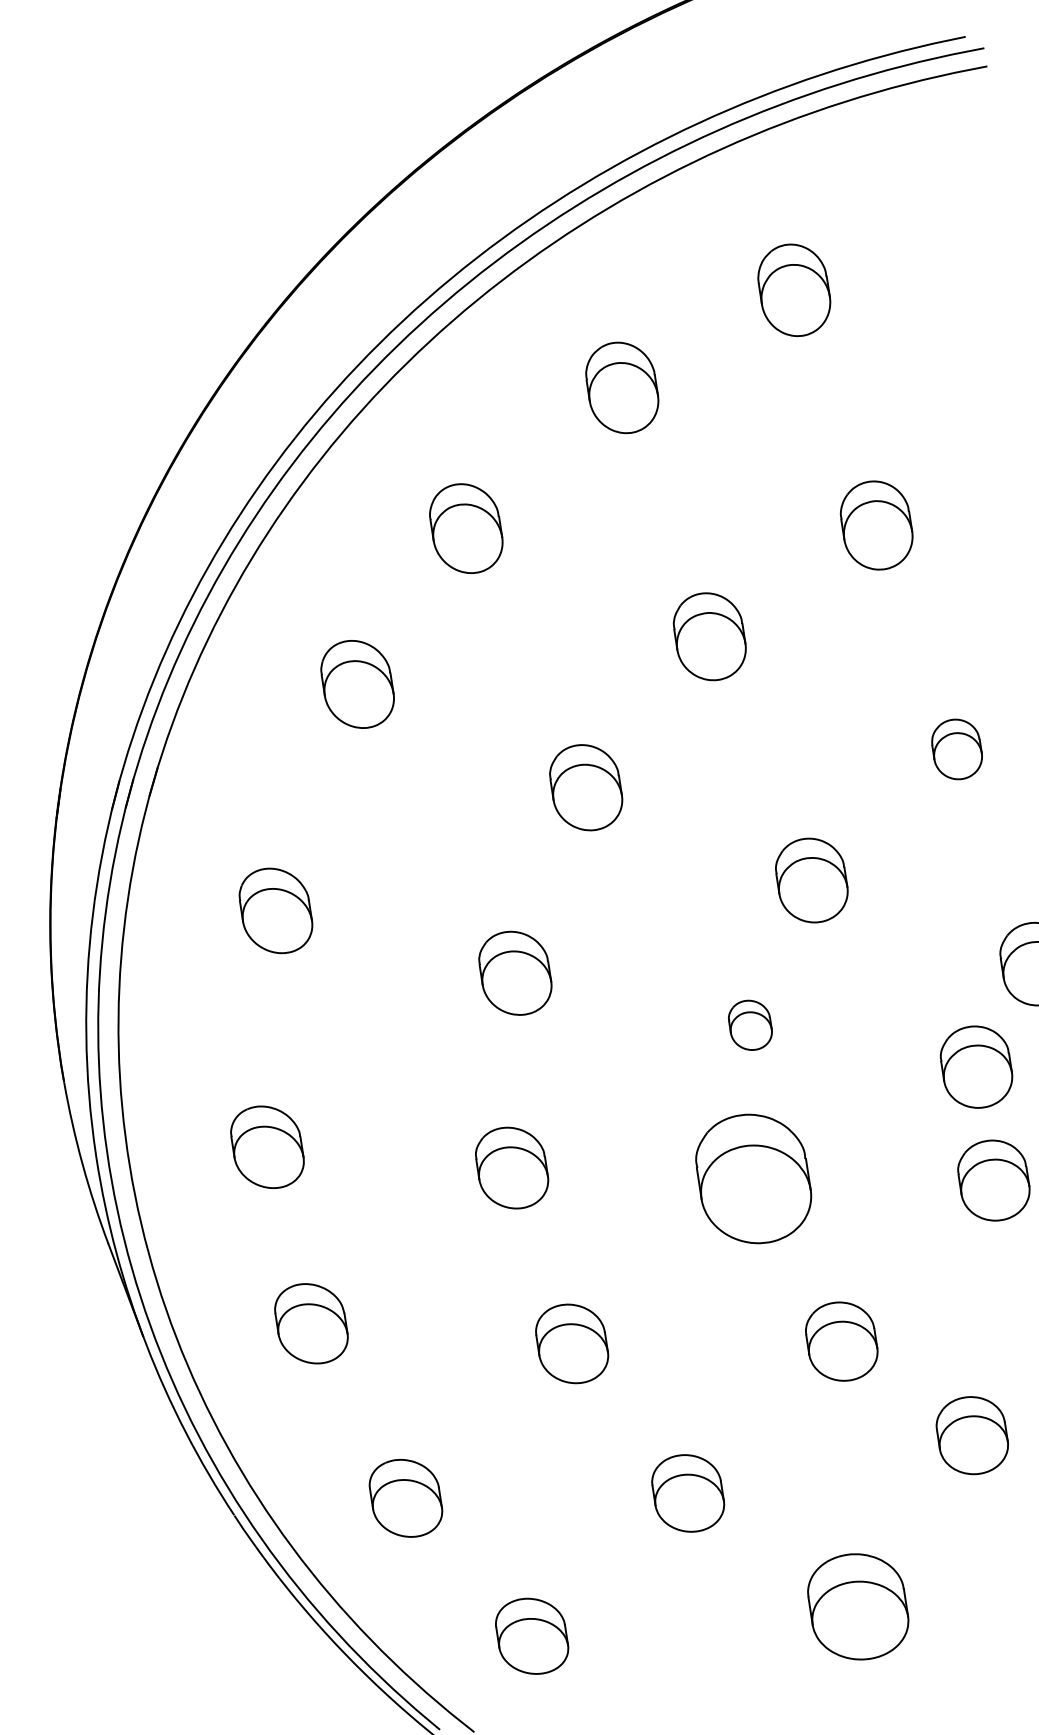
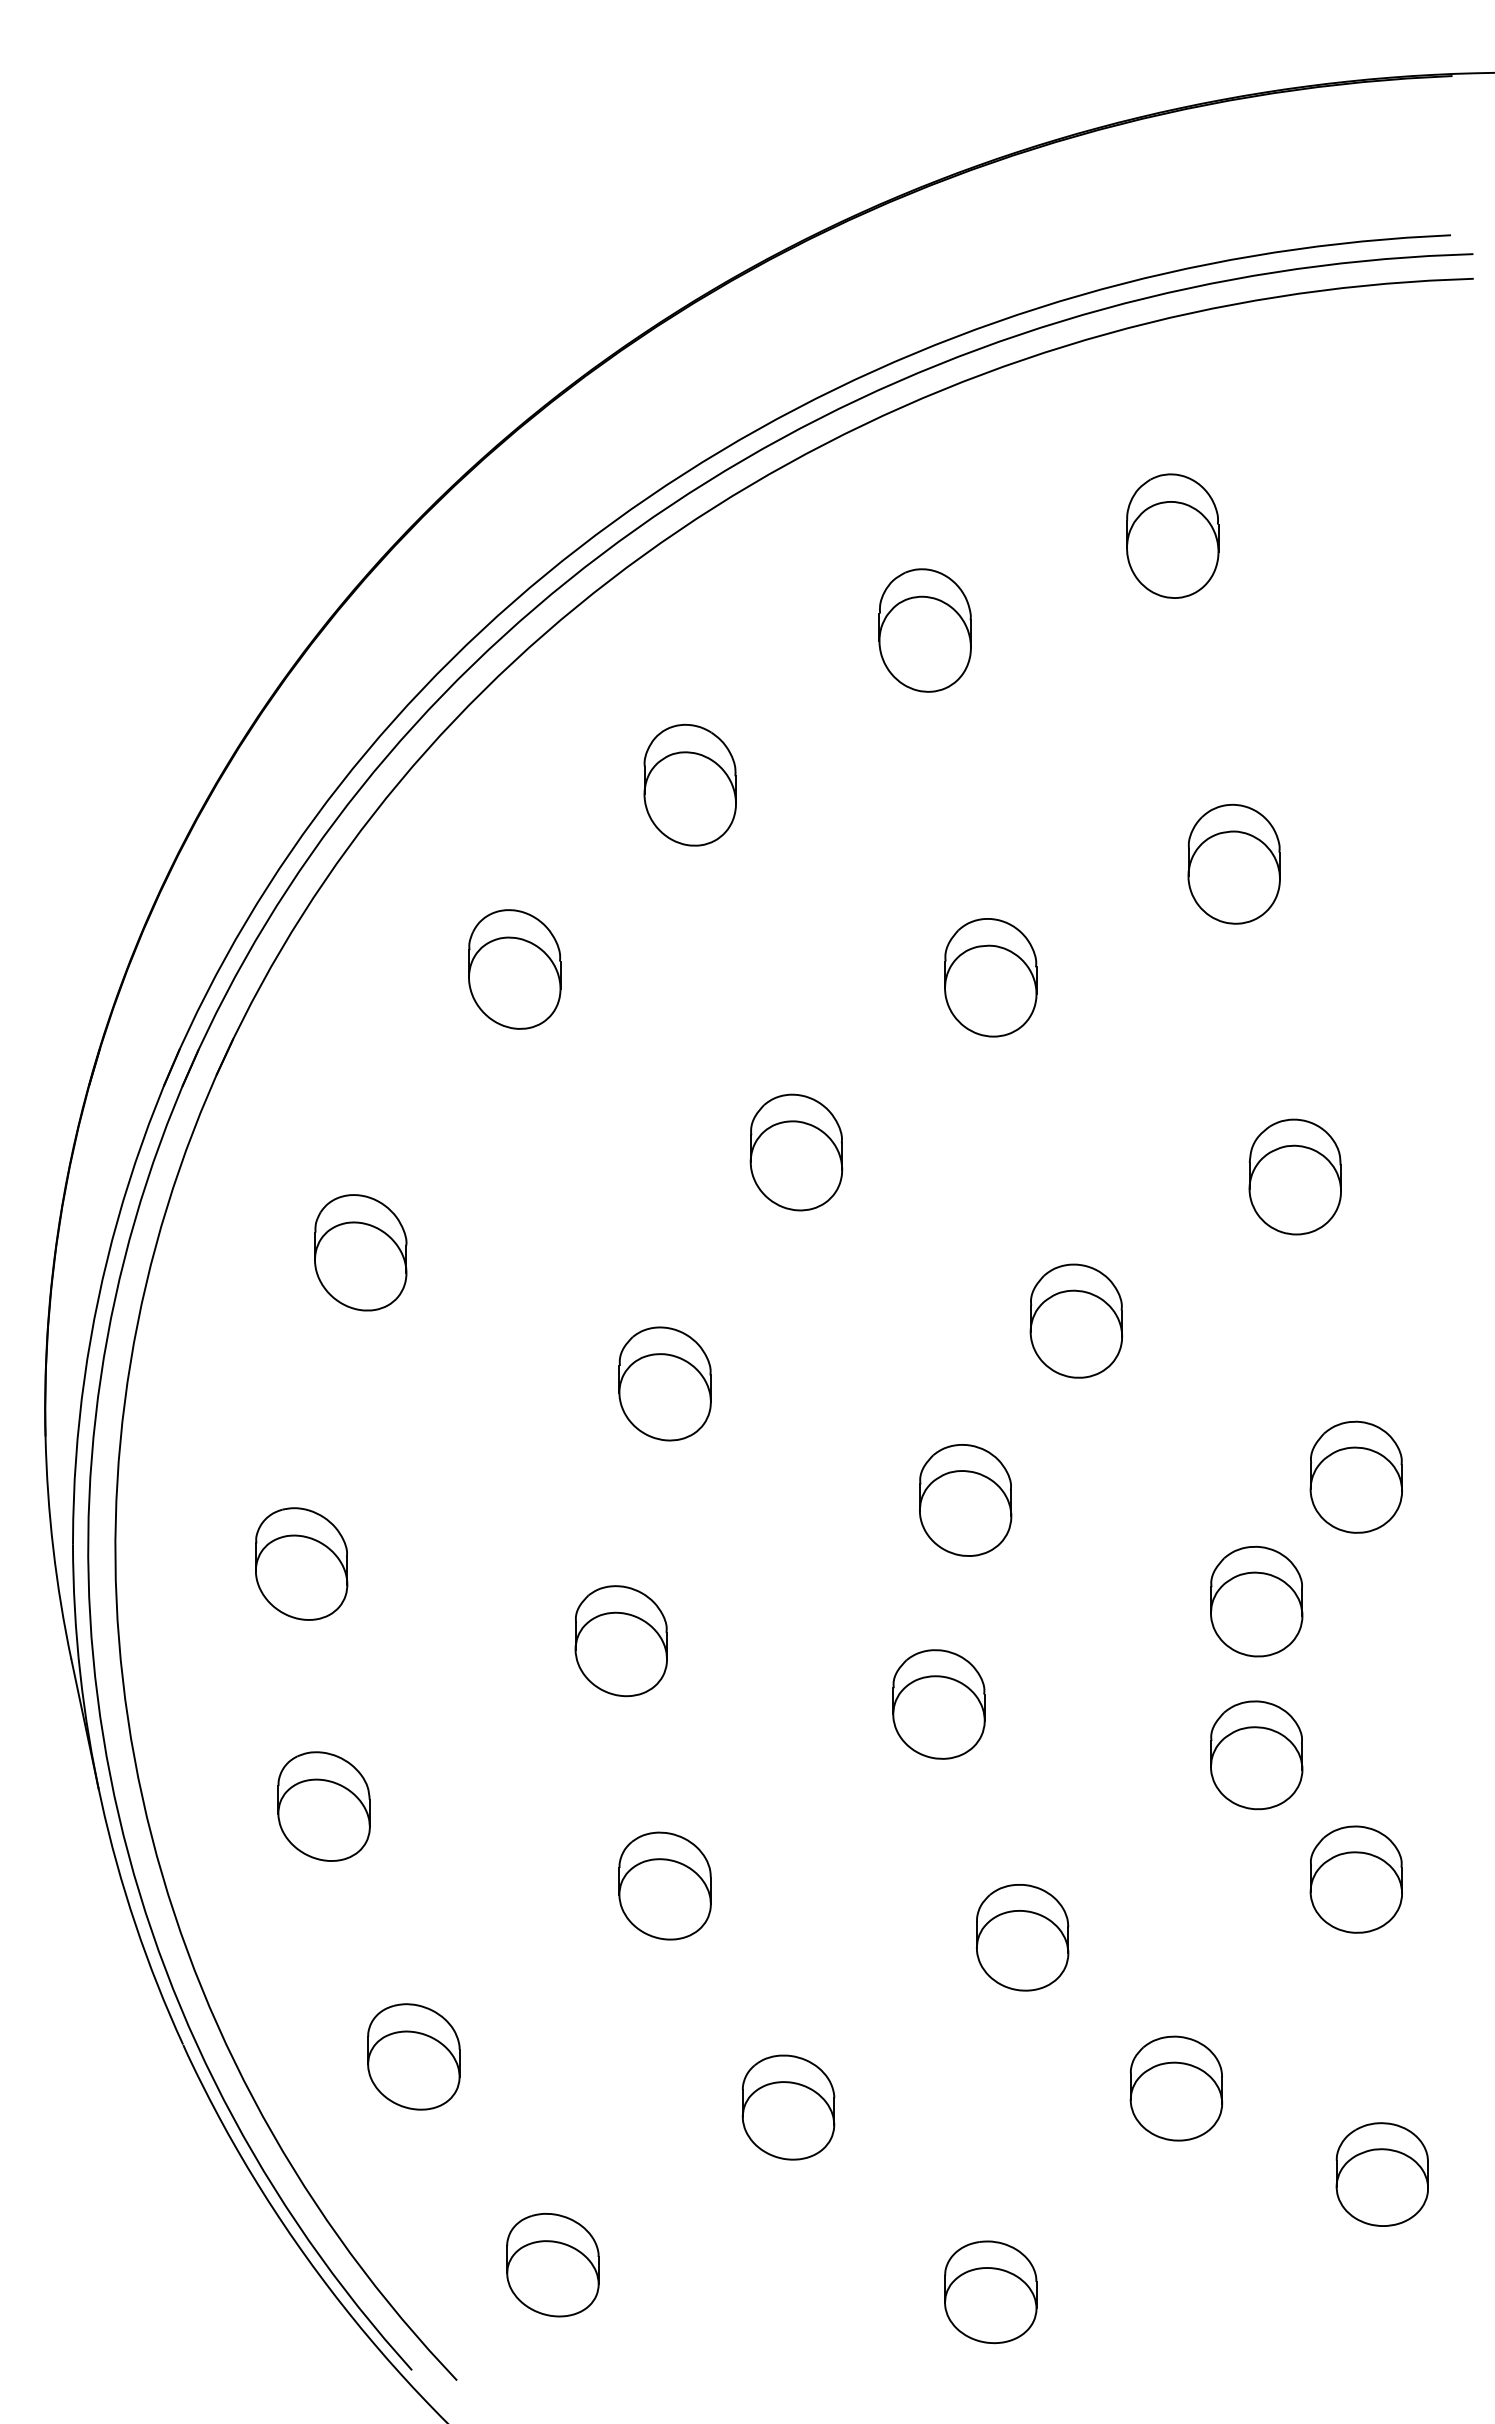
part: (956, 749) -> (1294, 1176), size x1.43
part: (750, 1025) -> (965, 1500), size x1.67
part: (753, 1179) -> (938, 1704), size x0.62
part: (858, 1607) -> (990, 2292), size x0.71

